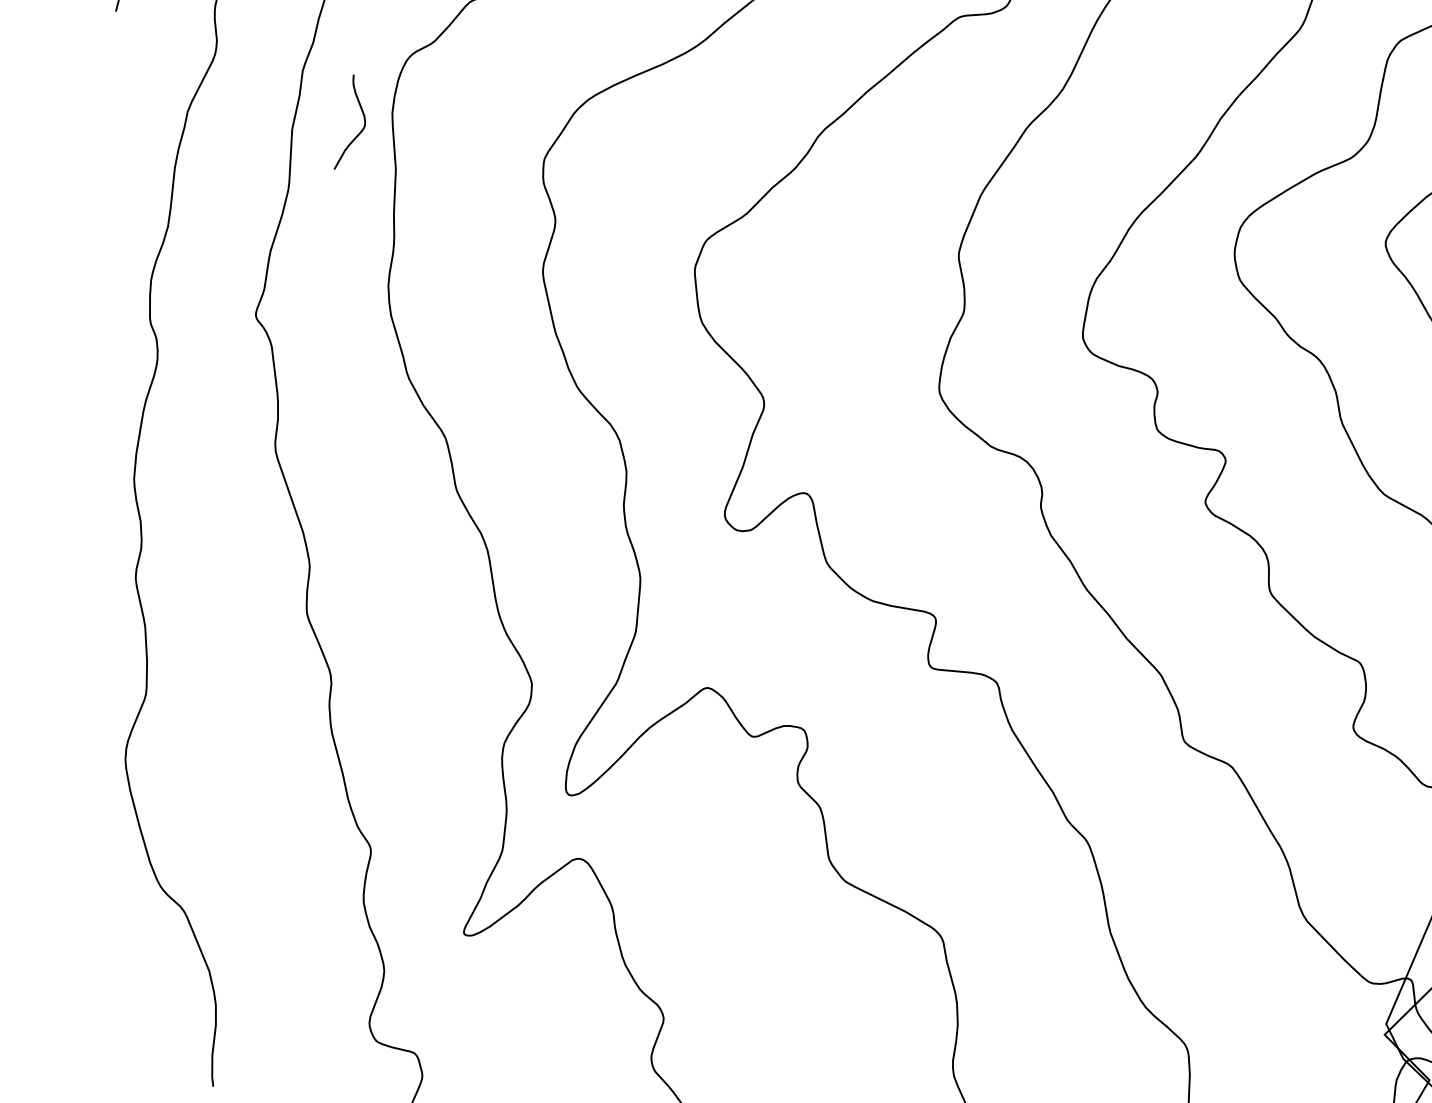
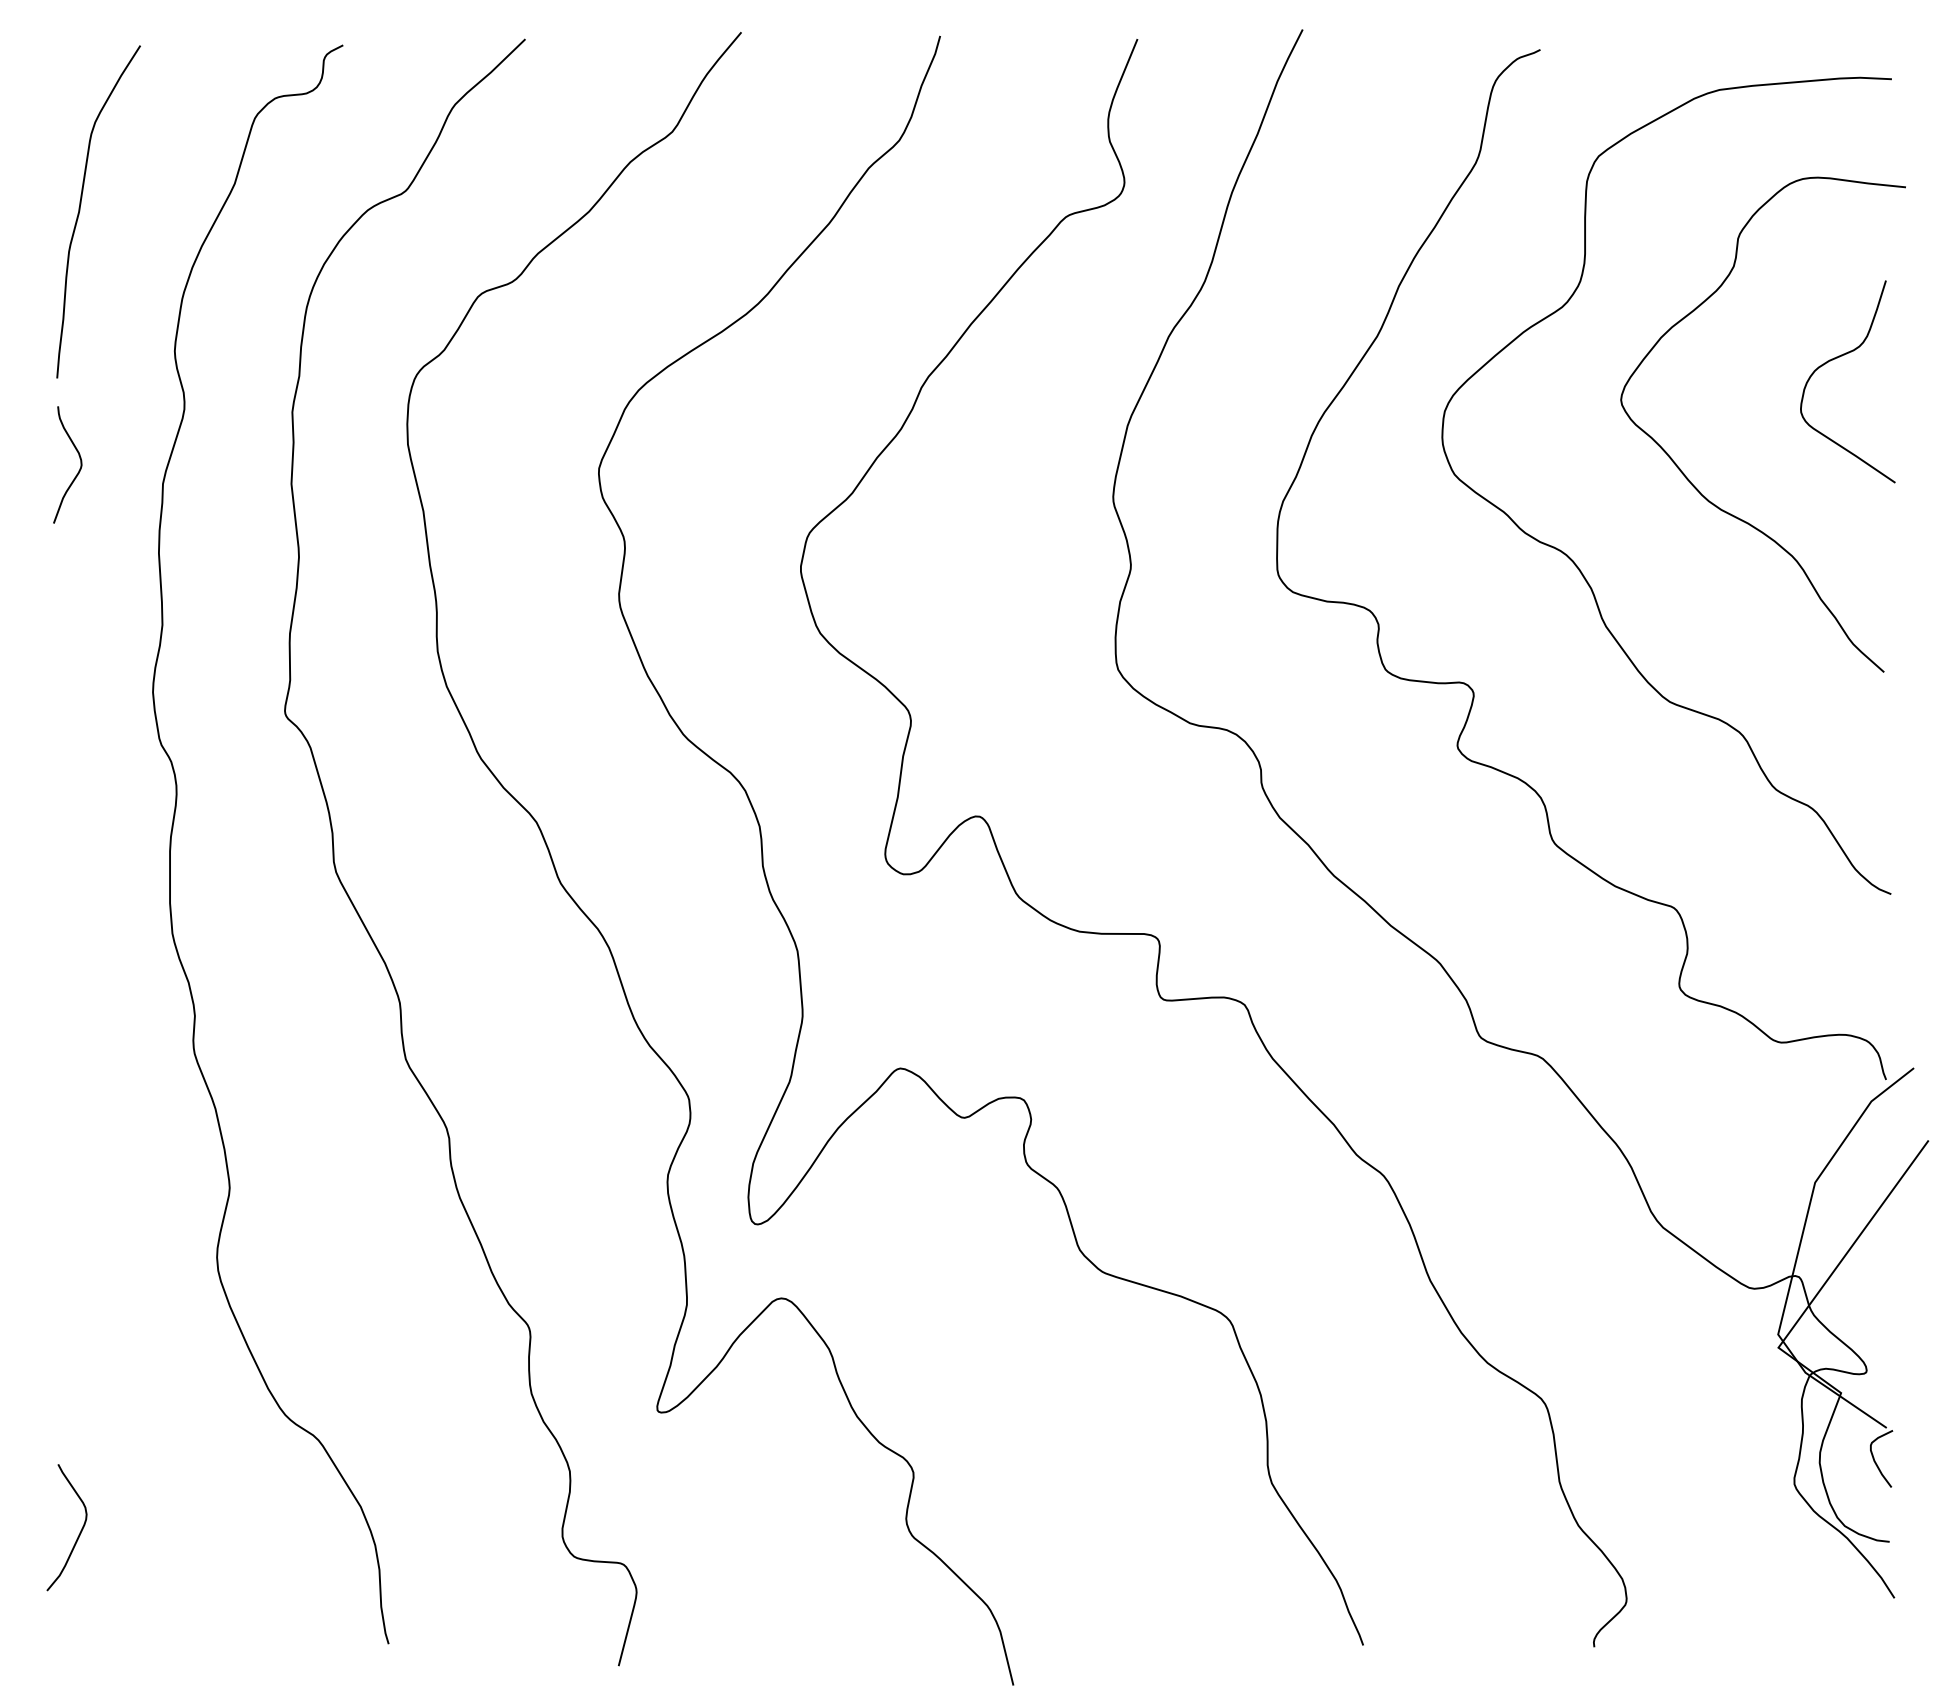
curve: (361, 129) -> (78, 470), moved

